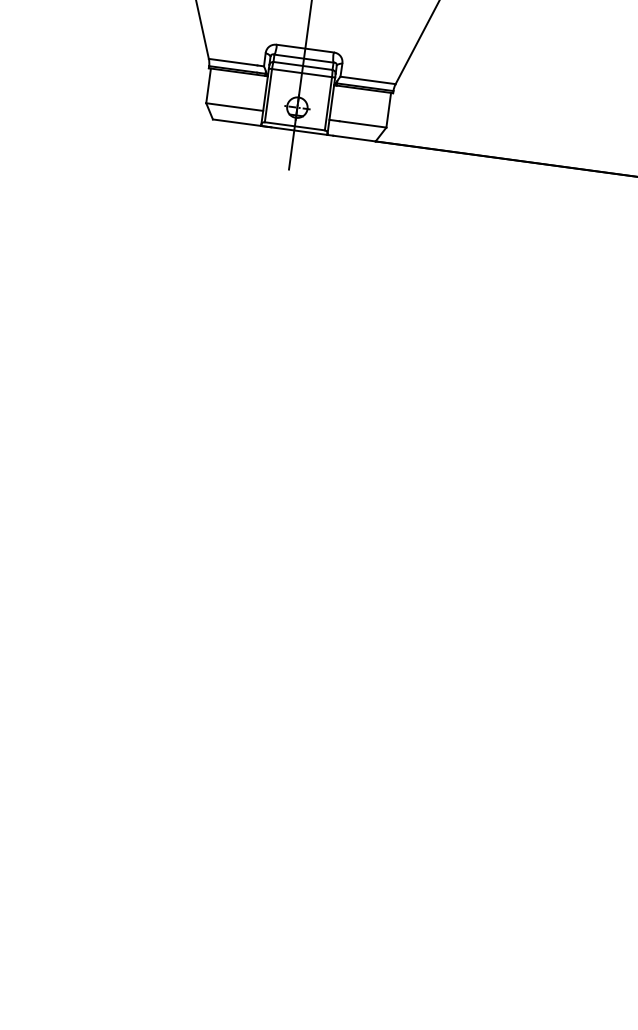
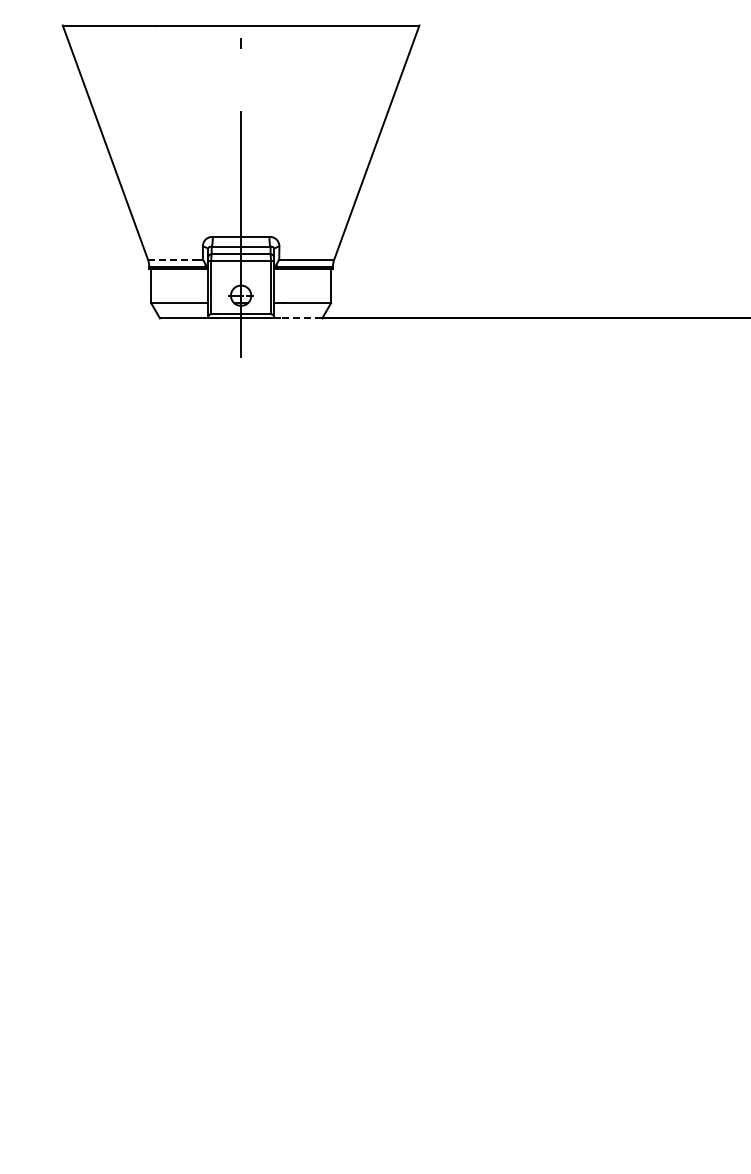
line: (233, 62) -> (172, 259), solid -> dashed
line: (353, 138) -> (300, 318), solid -> dashed

